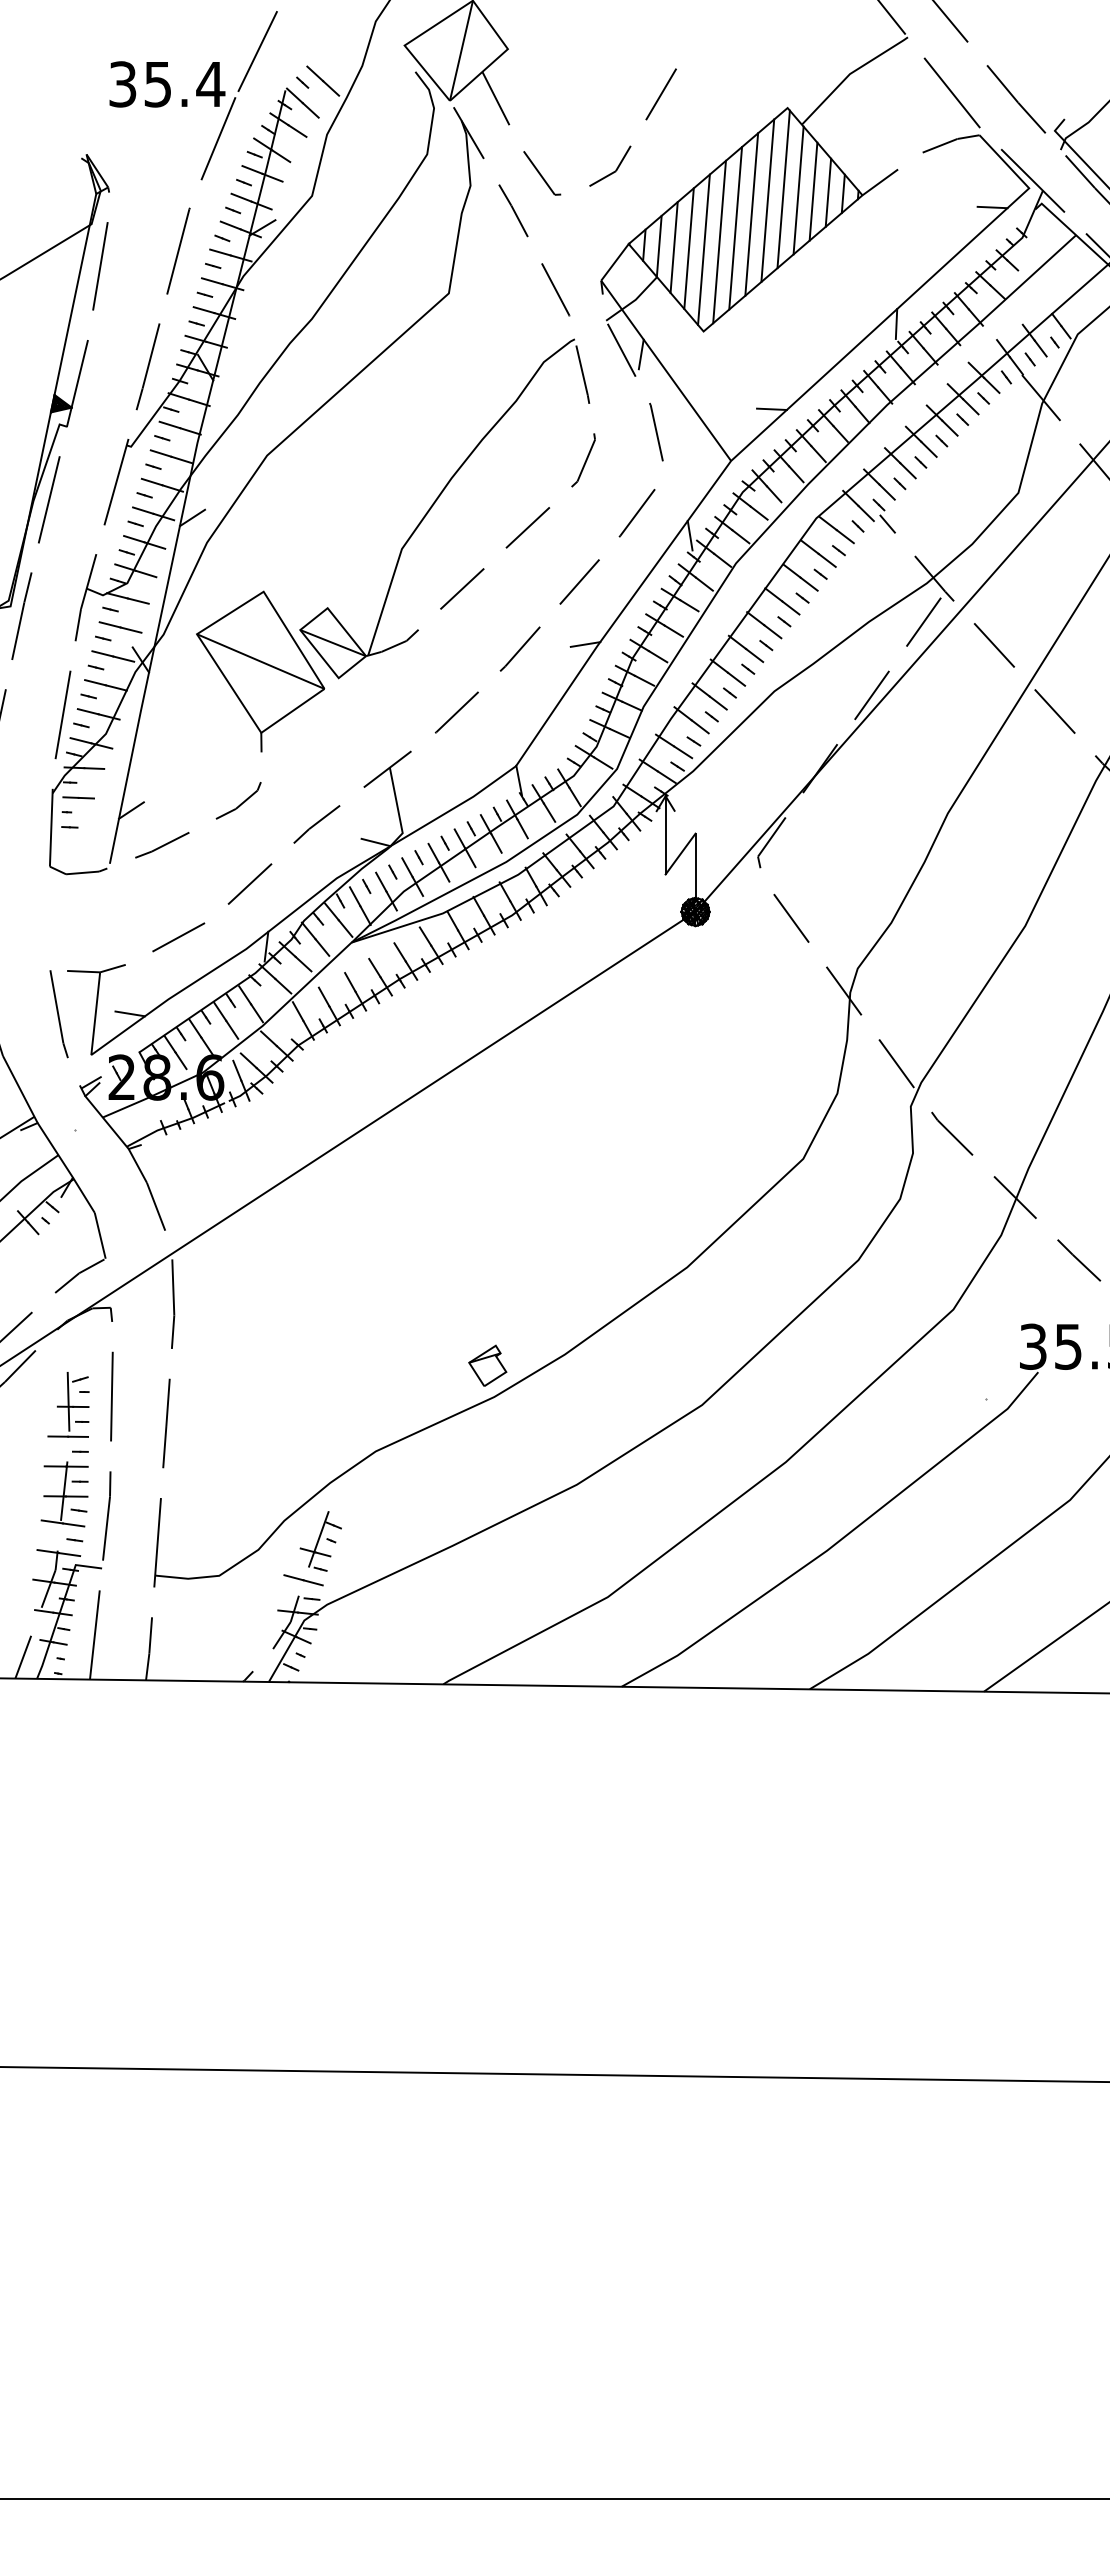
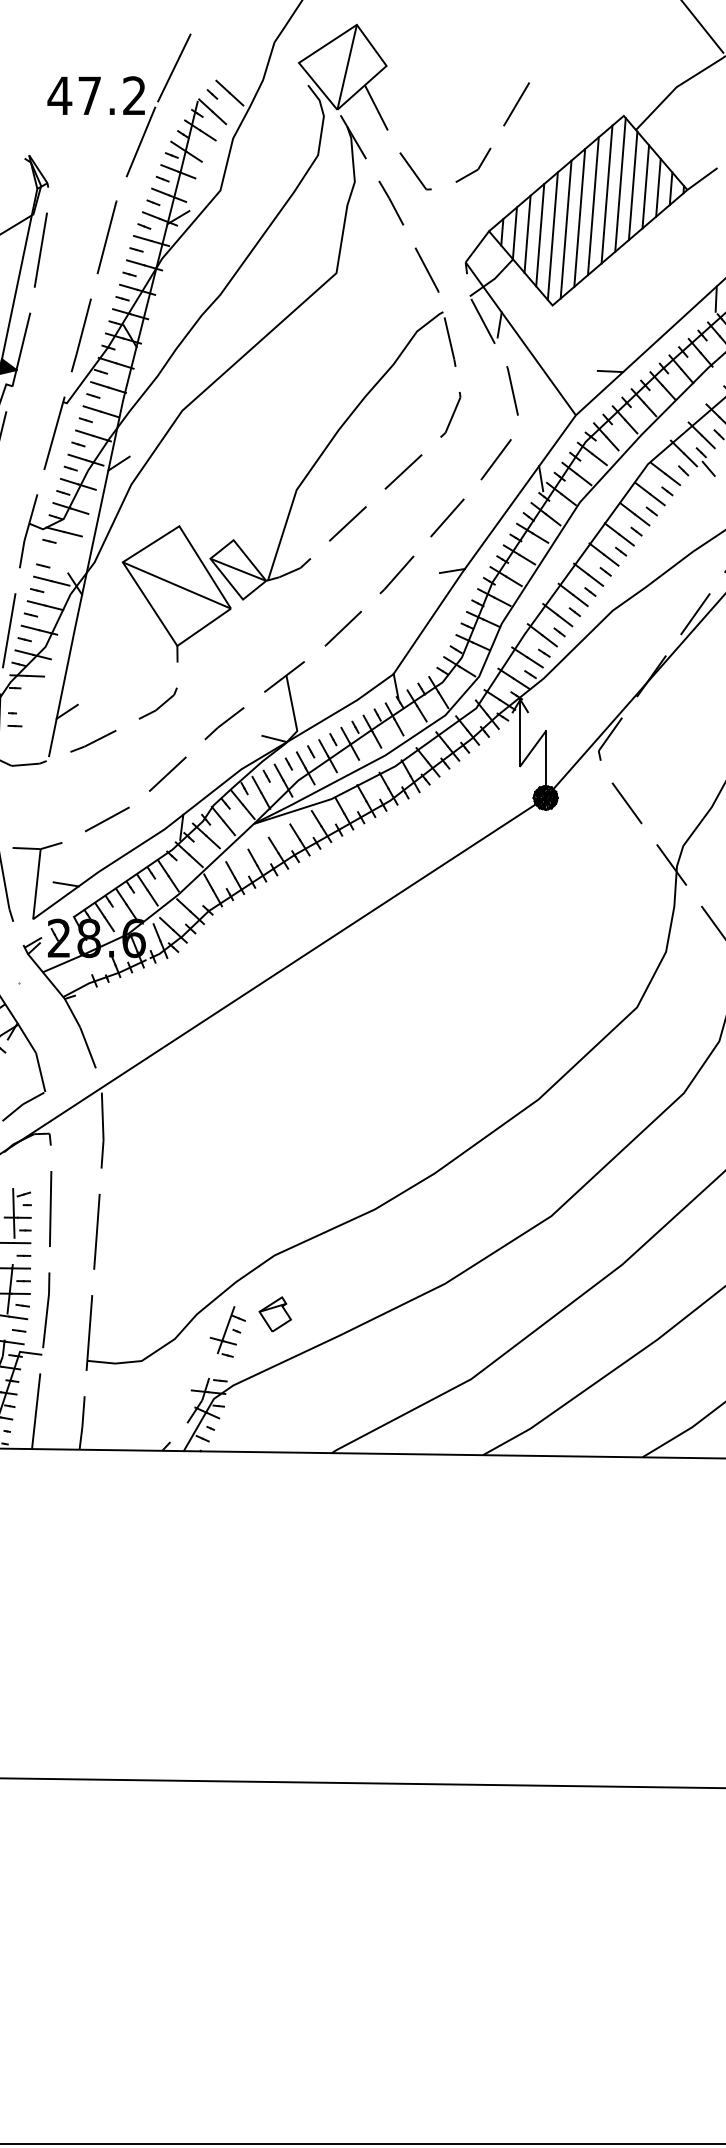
text: (166, 84) -> (96, 95), 35.4 -> 47.2
line: (120, 627) -> (57, 556), removed
line: (78, 797) -> (22, 700), removed
part: (487, 1365) -> (275, 1314), moved
line: (303, 1580) -> (213, 1365), removed

